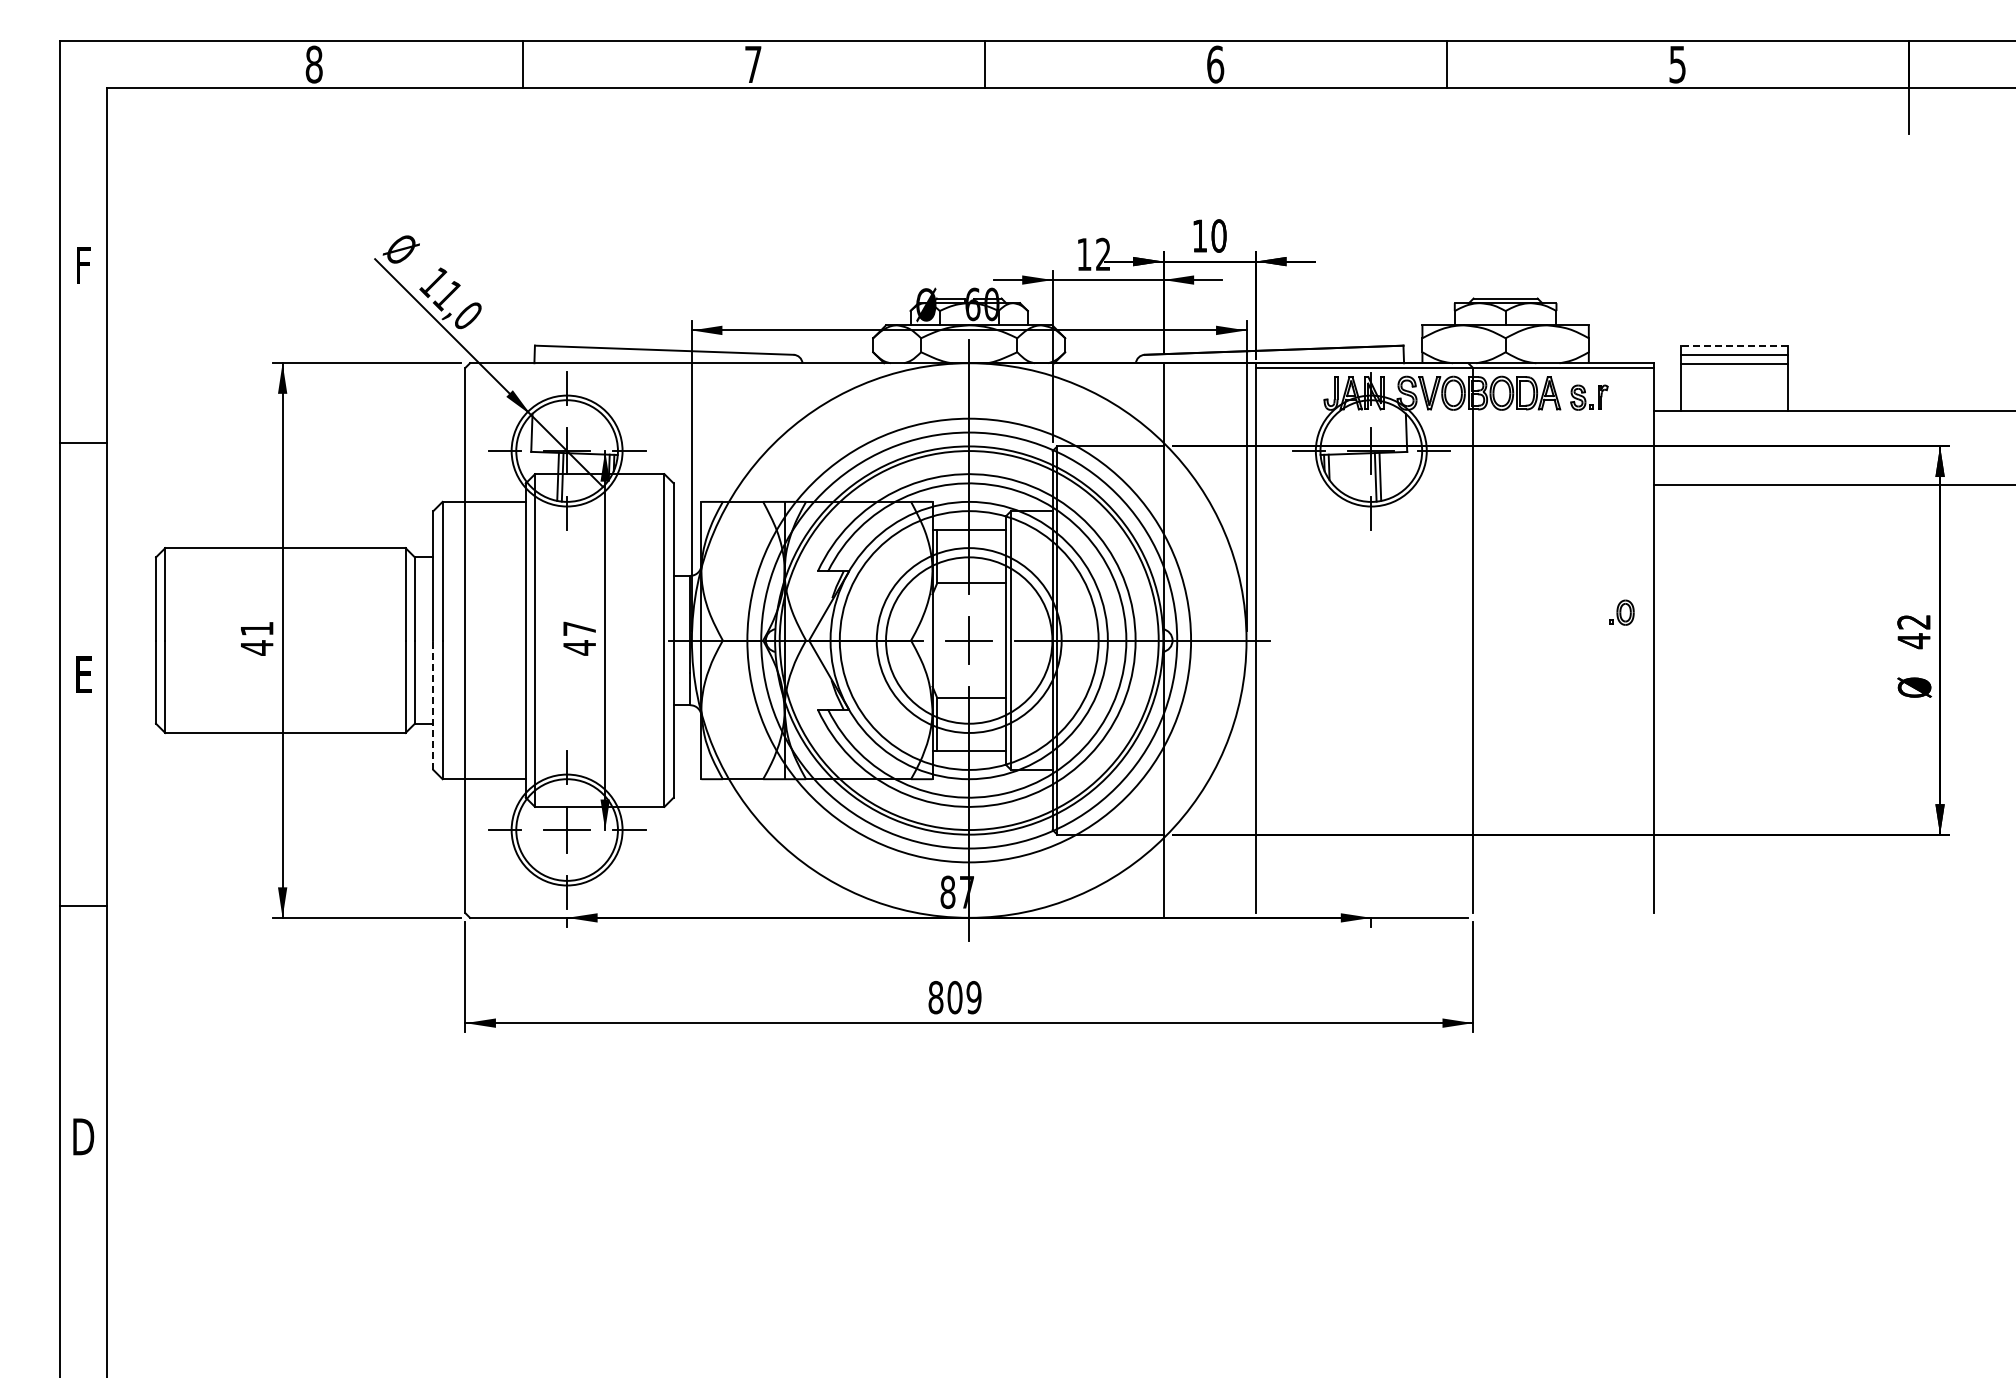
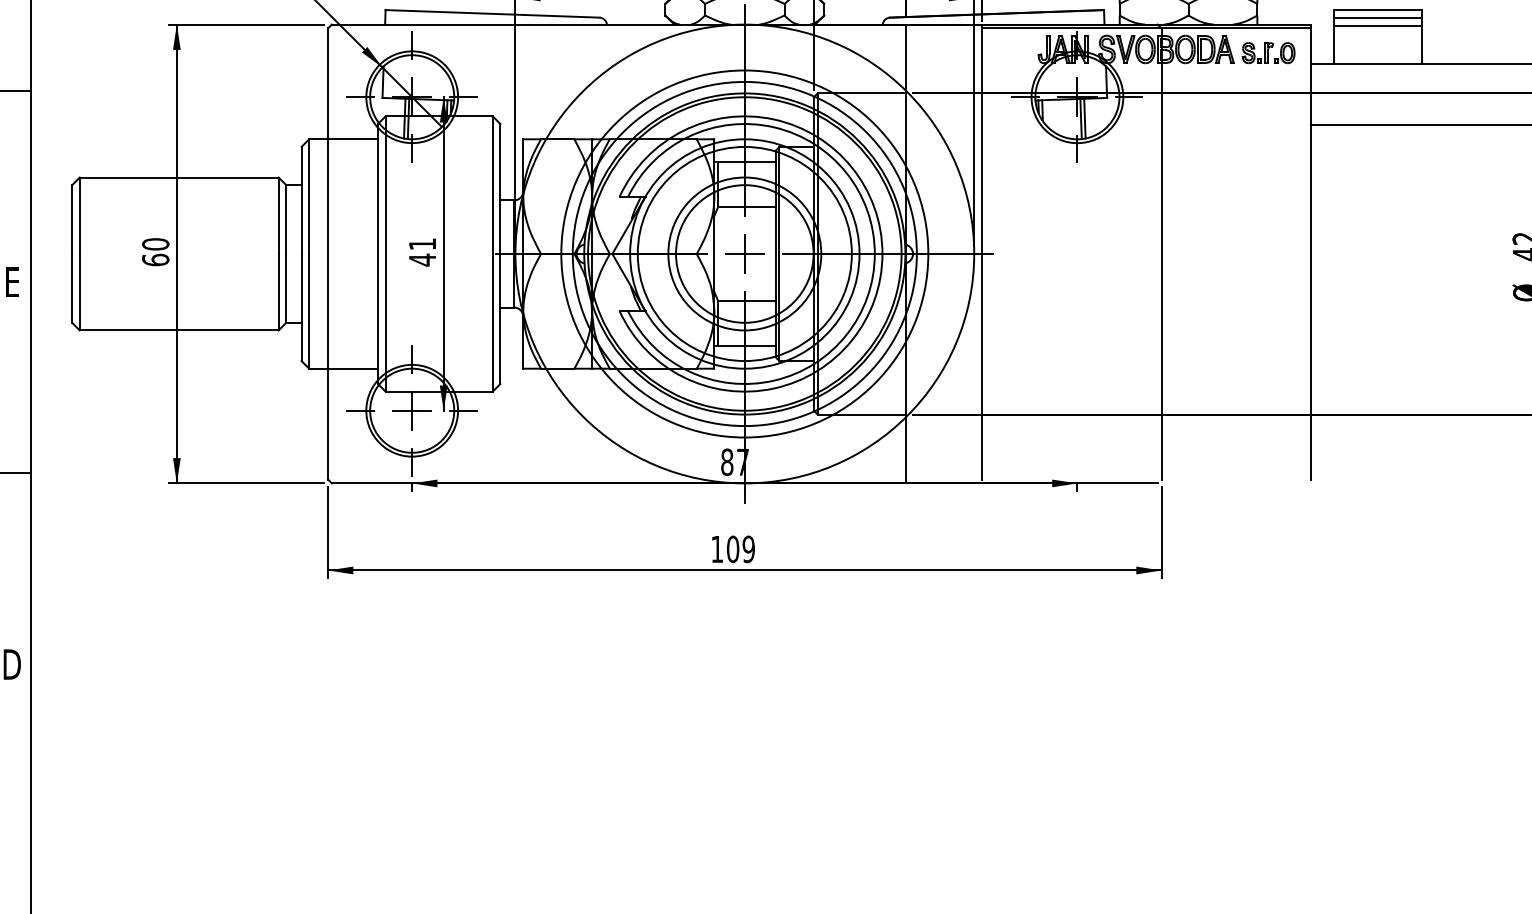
line: (1733, 345) -> (1377, 9), dashed -> solid
part: (1621, 612) -> (1284, 52), moved
text: (579, 628) -> (422, 244), 47 -> 41
text: (256, 638) -> (155, 252), 41 -> 60
line: (433, 705) -> (301, 307), dashed -> solid
text: (935, 997) -> (716, 549), 809 -> 109

